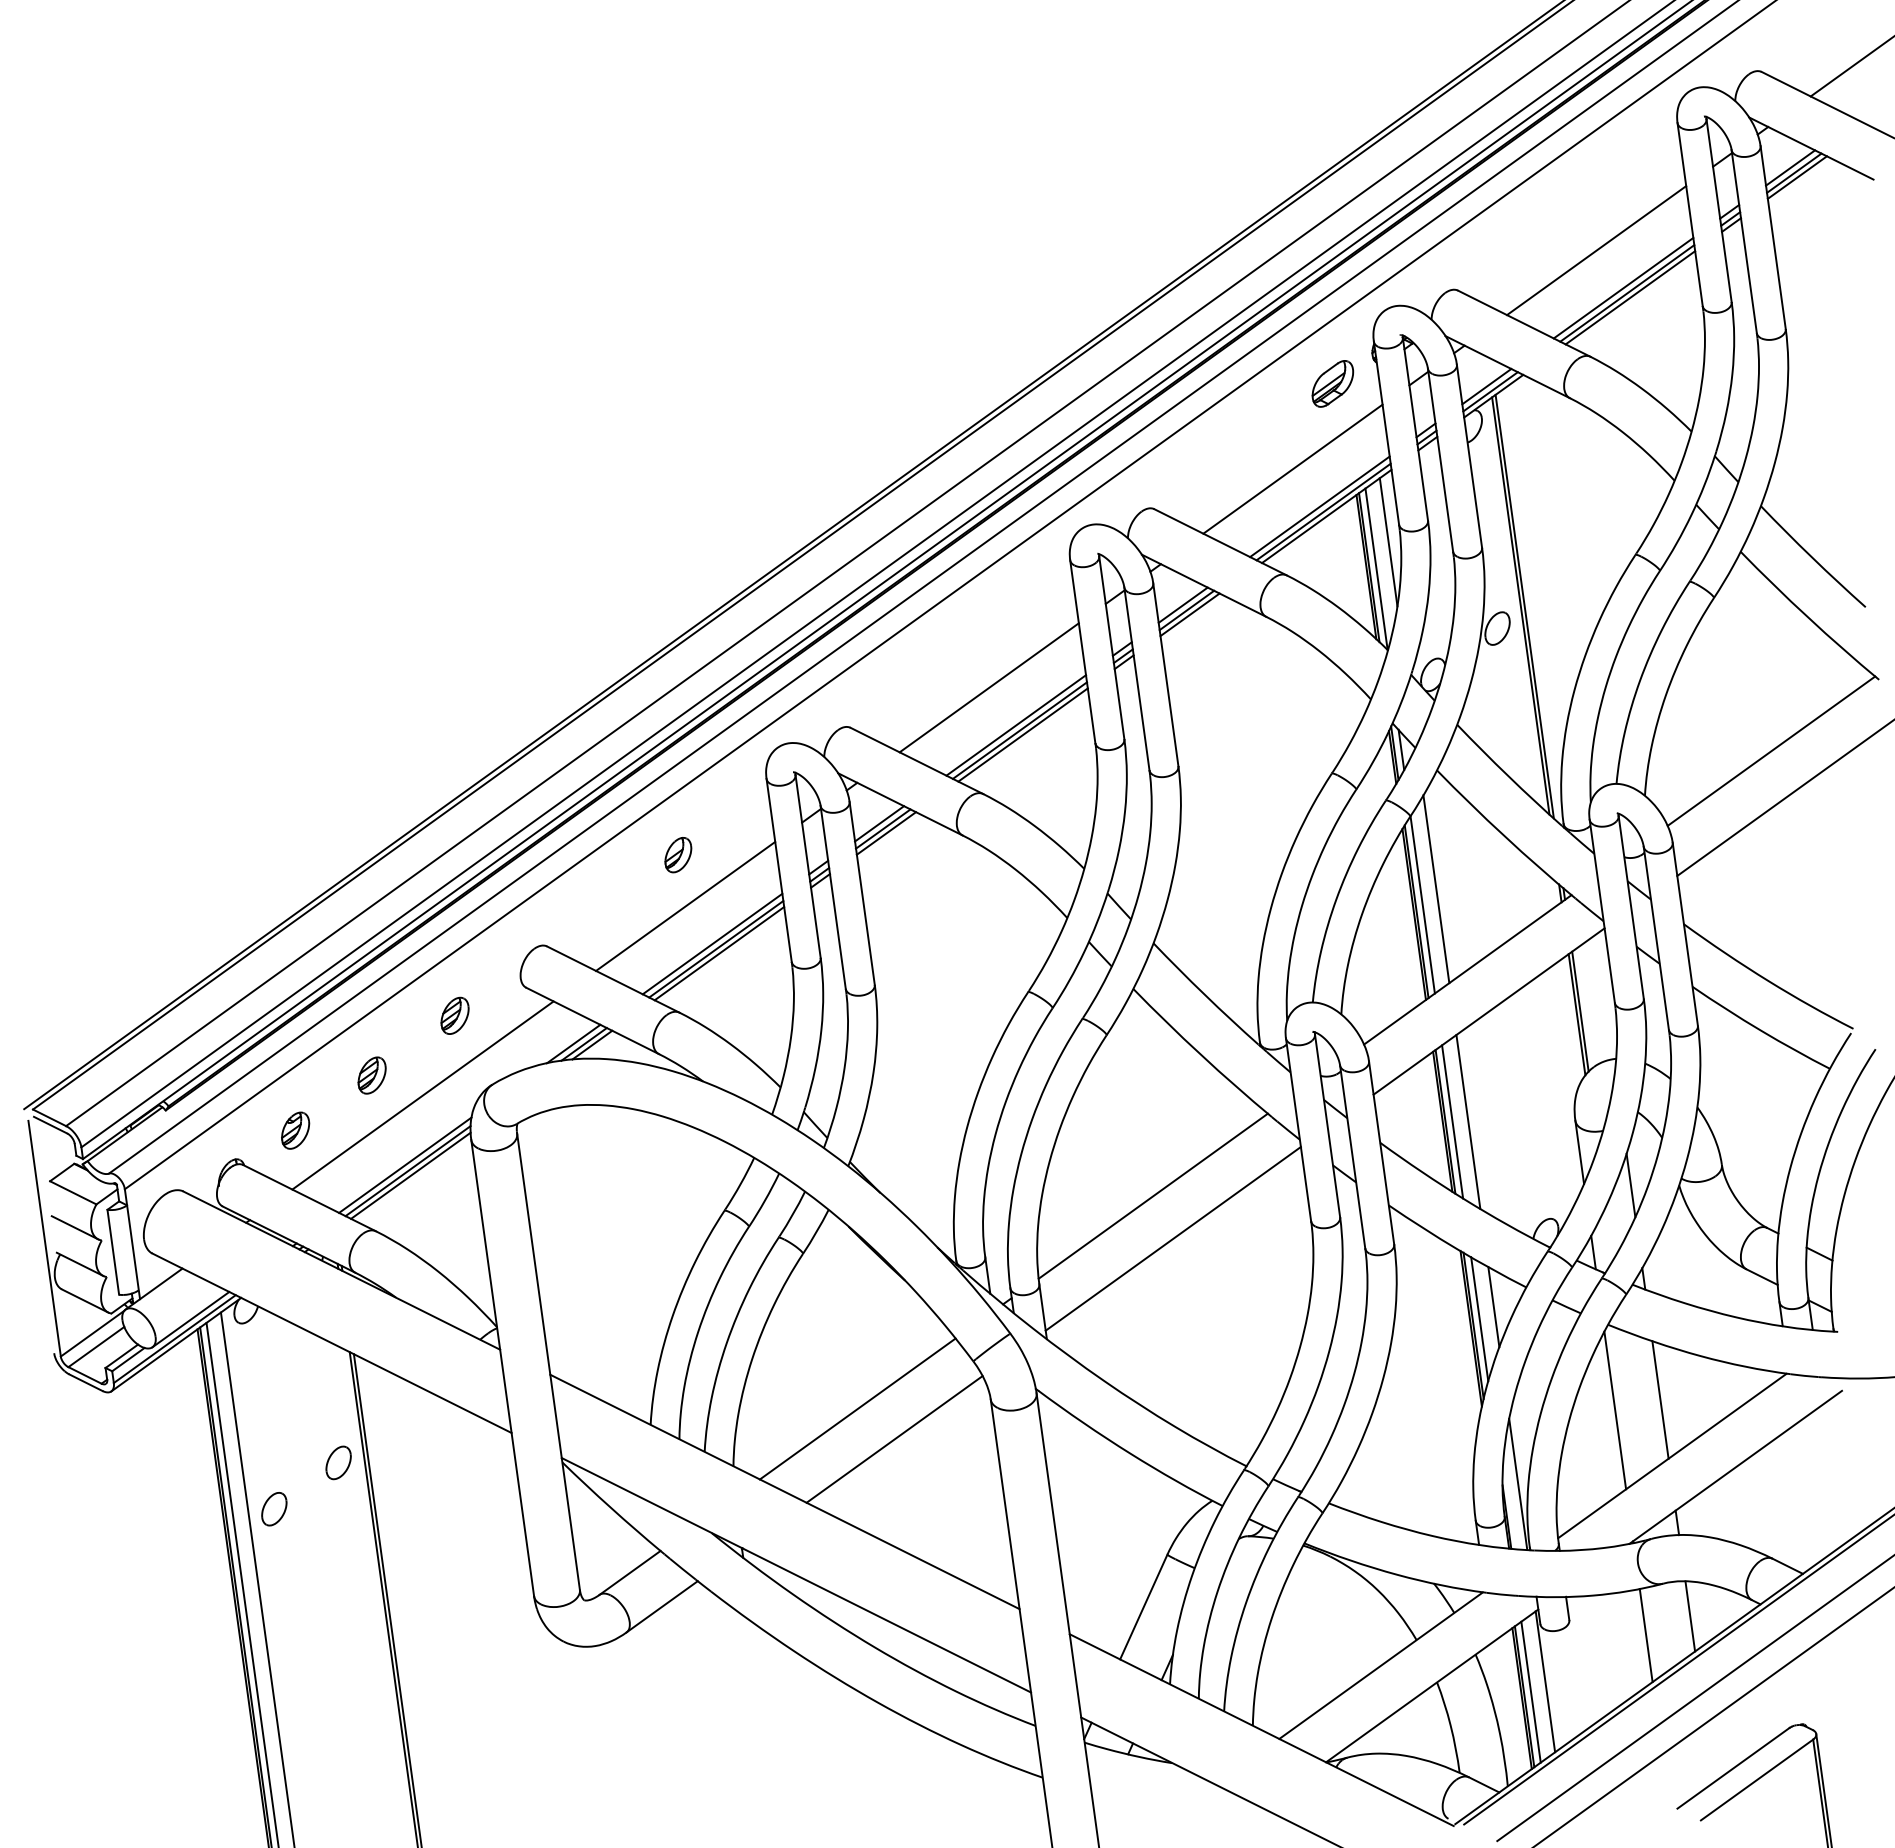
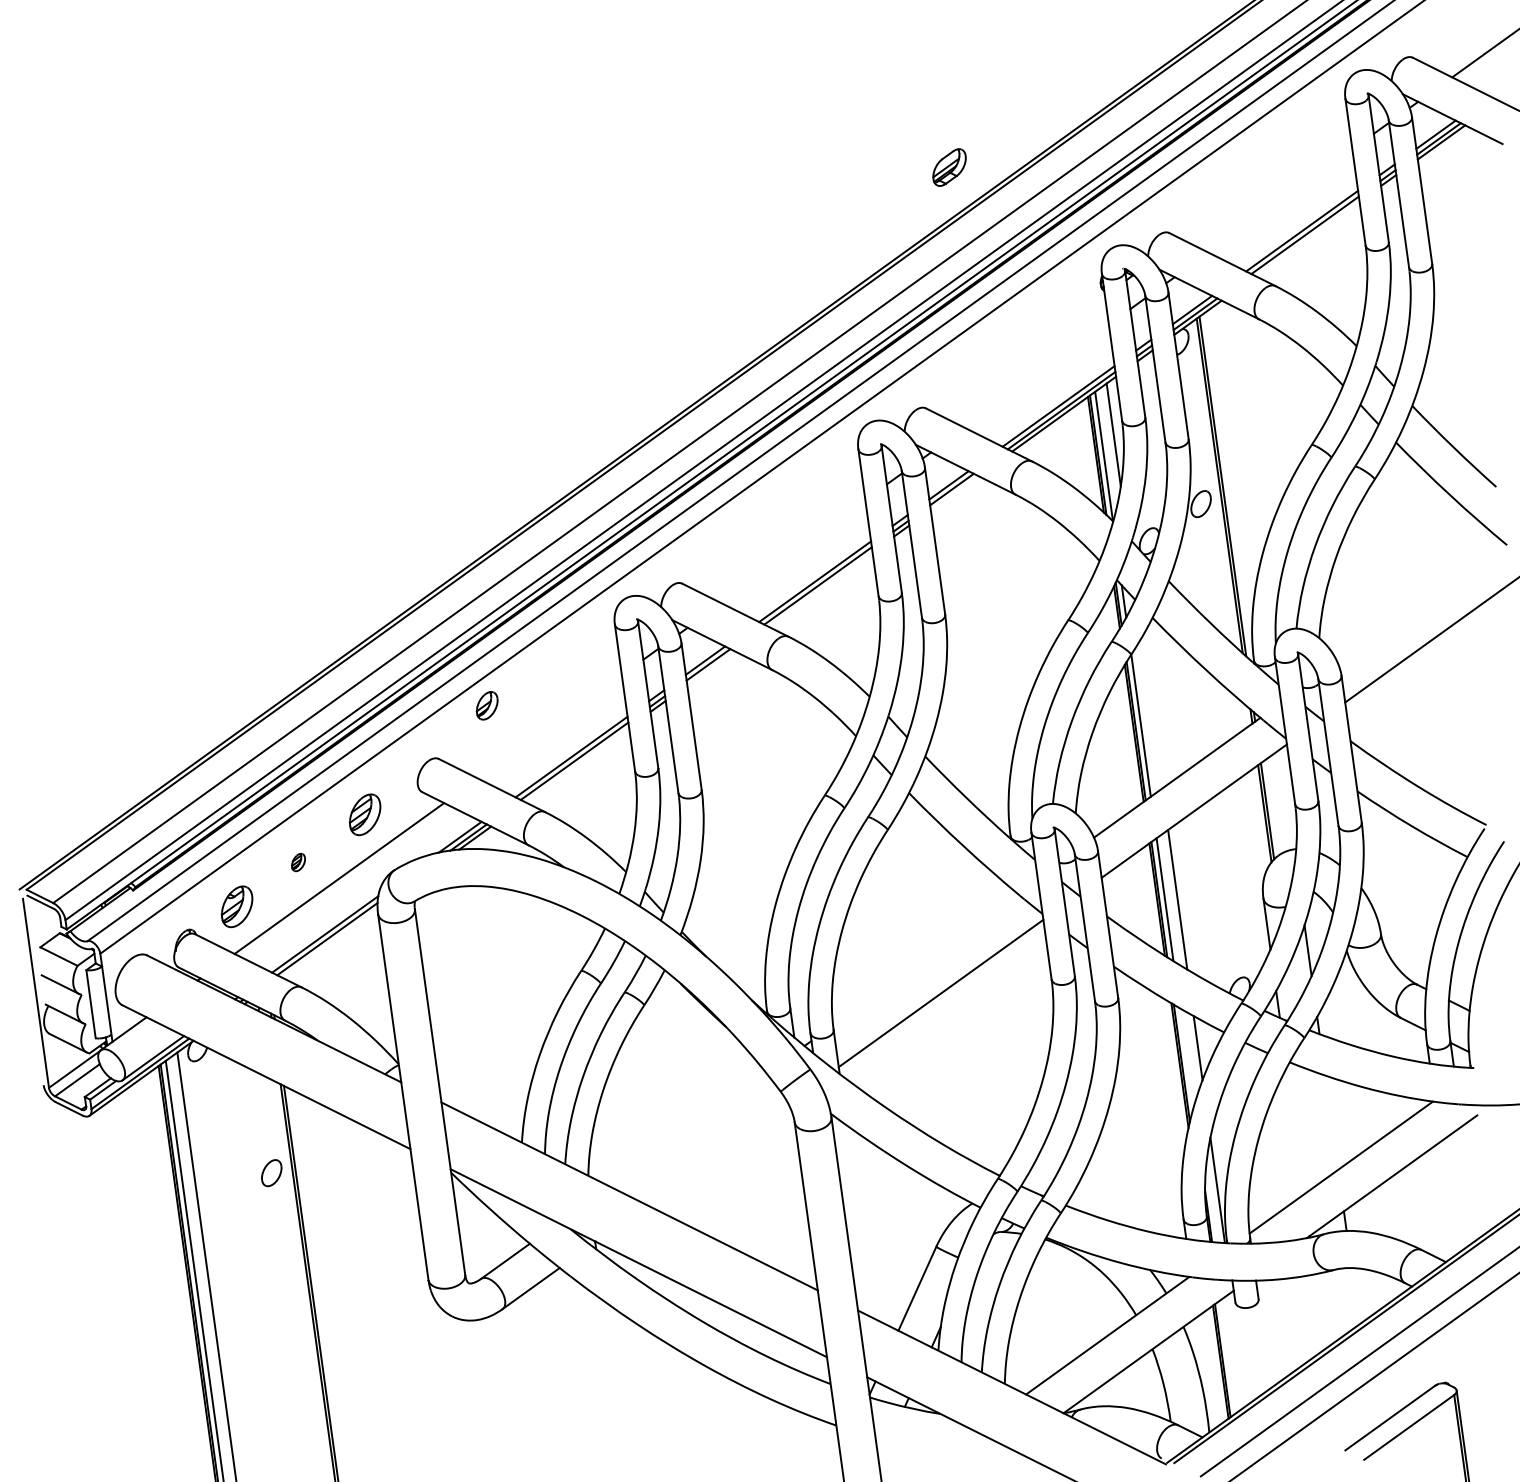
line: (1596, 250) -> (1280, 200), removed
line: (1630, 297) -> (1307, 238), removed
part: (1332, 383) -> (949, 167), moved
line: (1292, 468) -> (1036, 375), removed
line: (1189, 614) -> (954, 492), removed
line: (988, 687) -> (792, 551), removed
line: (1022, 734) -> (820, 589), removed
line: (1771, 750) -> (1420, 601), removed
line: (886, 833) -> (711, 668), removed
part: (678, 855) -> (487, 706), moved
line: (1436, 889) -> (1152, 713), removed
line: (685, 905) -> (549, 726), removed
line: (719, 953) -> (577, 764), removed
part: (454, 1015) -> (364, 814), size x1.4
part: (371, 1075) -> (298, 862), size x0.6
part: (295, 1130) -> (237, 906), size x1.4
line: (410, 1175) -> (329, 942), removed
line: (1152, 1195) -> (924, 958), removed
line: (1479, 1319) -> (1186, 1058), removed
line: (1660, 1399) -> (1331, 1122), removed
line: (857, 1408) -> (687, 1129), removed
line: (1615, 1410) -> (1295, 1131), removed
line: (894, 1439) -> (717, 1154), removed
part: (274, 1509) -> (220, 1210), removed
line: (1690, 1616) -> (1355, 1296), removed
line: (1645, 1635) -> (1319, 1311), removed
line: (1545, 1681) -> (1239, 1348), removed
line: (1530, 1691) -> (1227, 1356), removed

